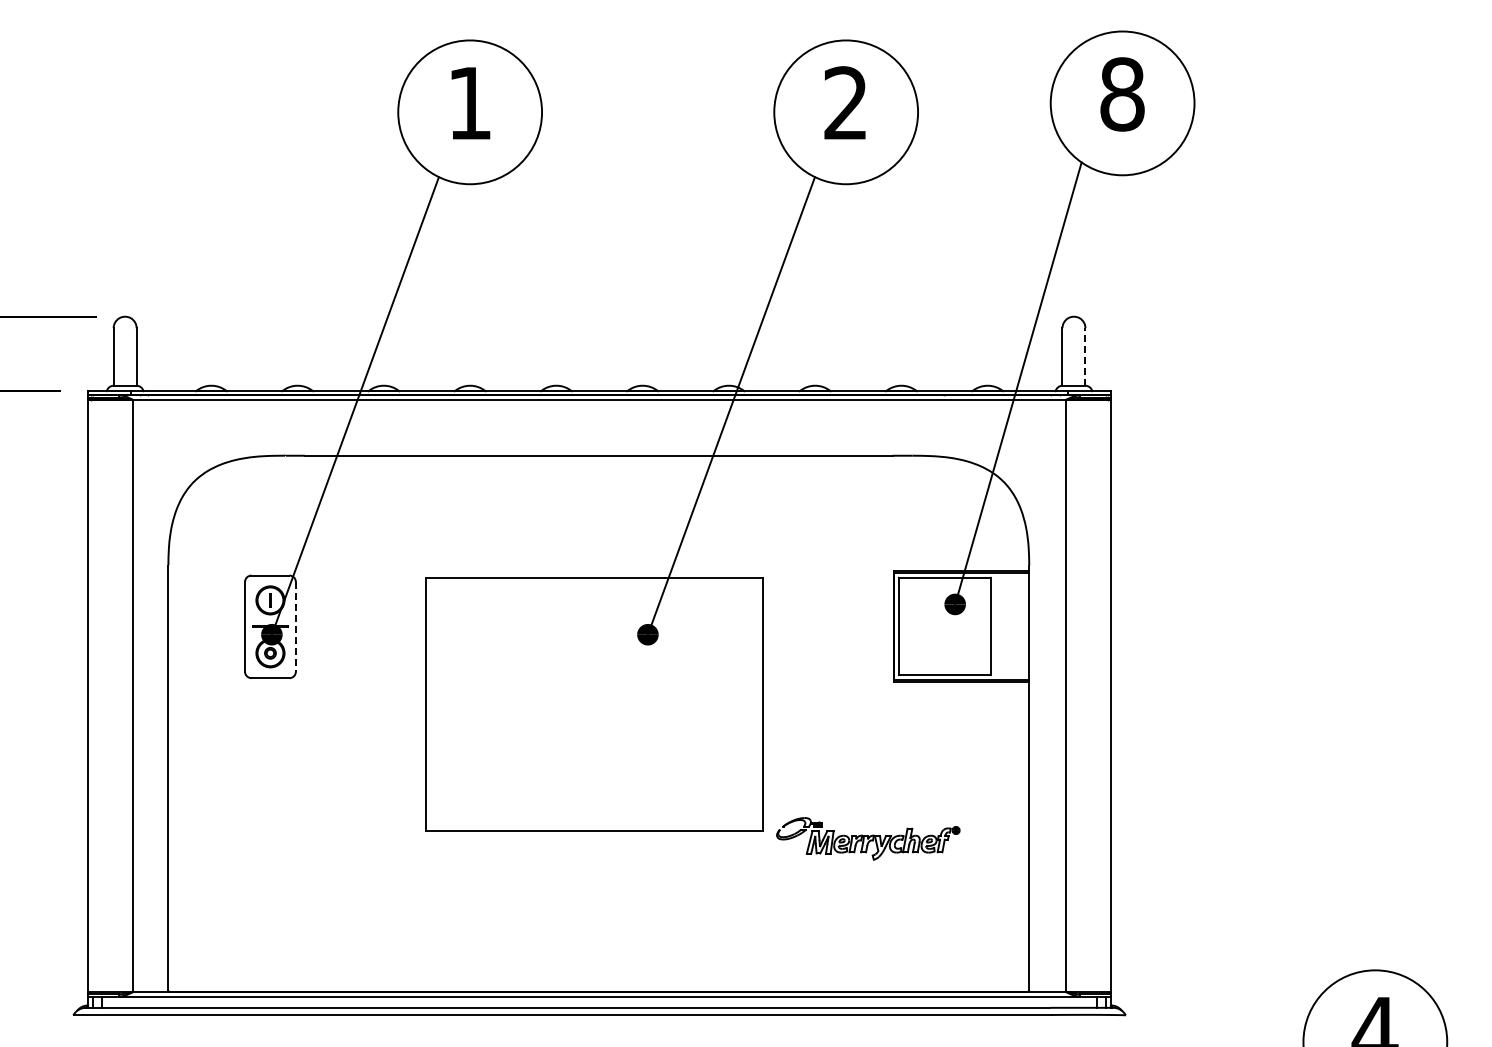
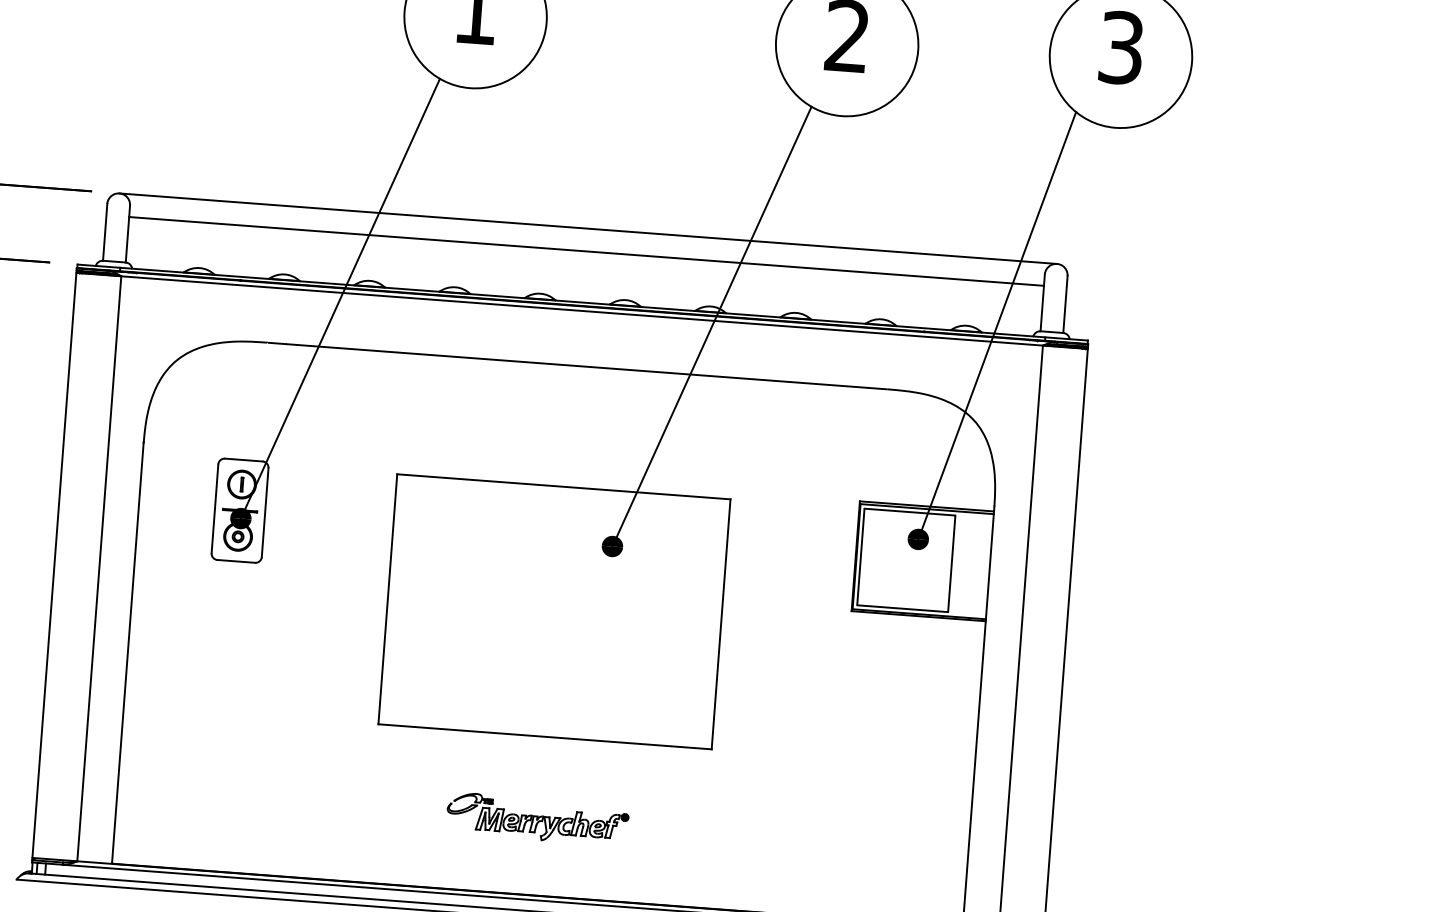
text: (1122, 94) -> (1121, 47), 8 -> 3
line: (599, 316) -> (588, 228), added
line: (599, 339) -> (586, 251), added
line: (1085, 356) -> (1065, 304), dashed -> solid
line: (295, 626) -> (264, 512), dashed -> solid
part: (868, 838) -> (537, 818), moved

